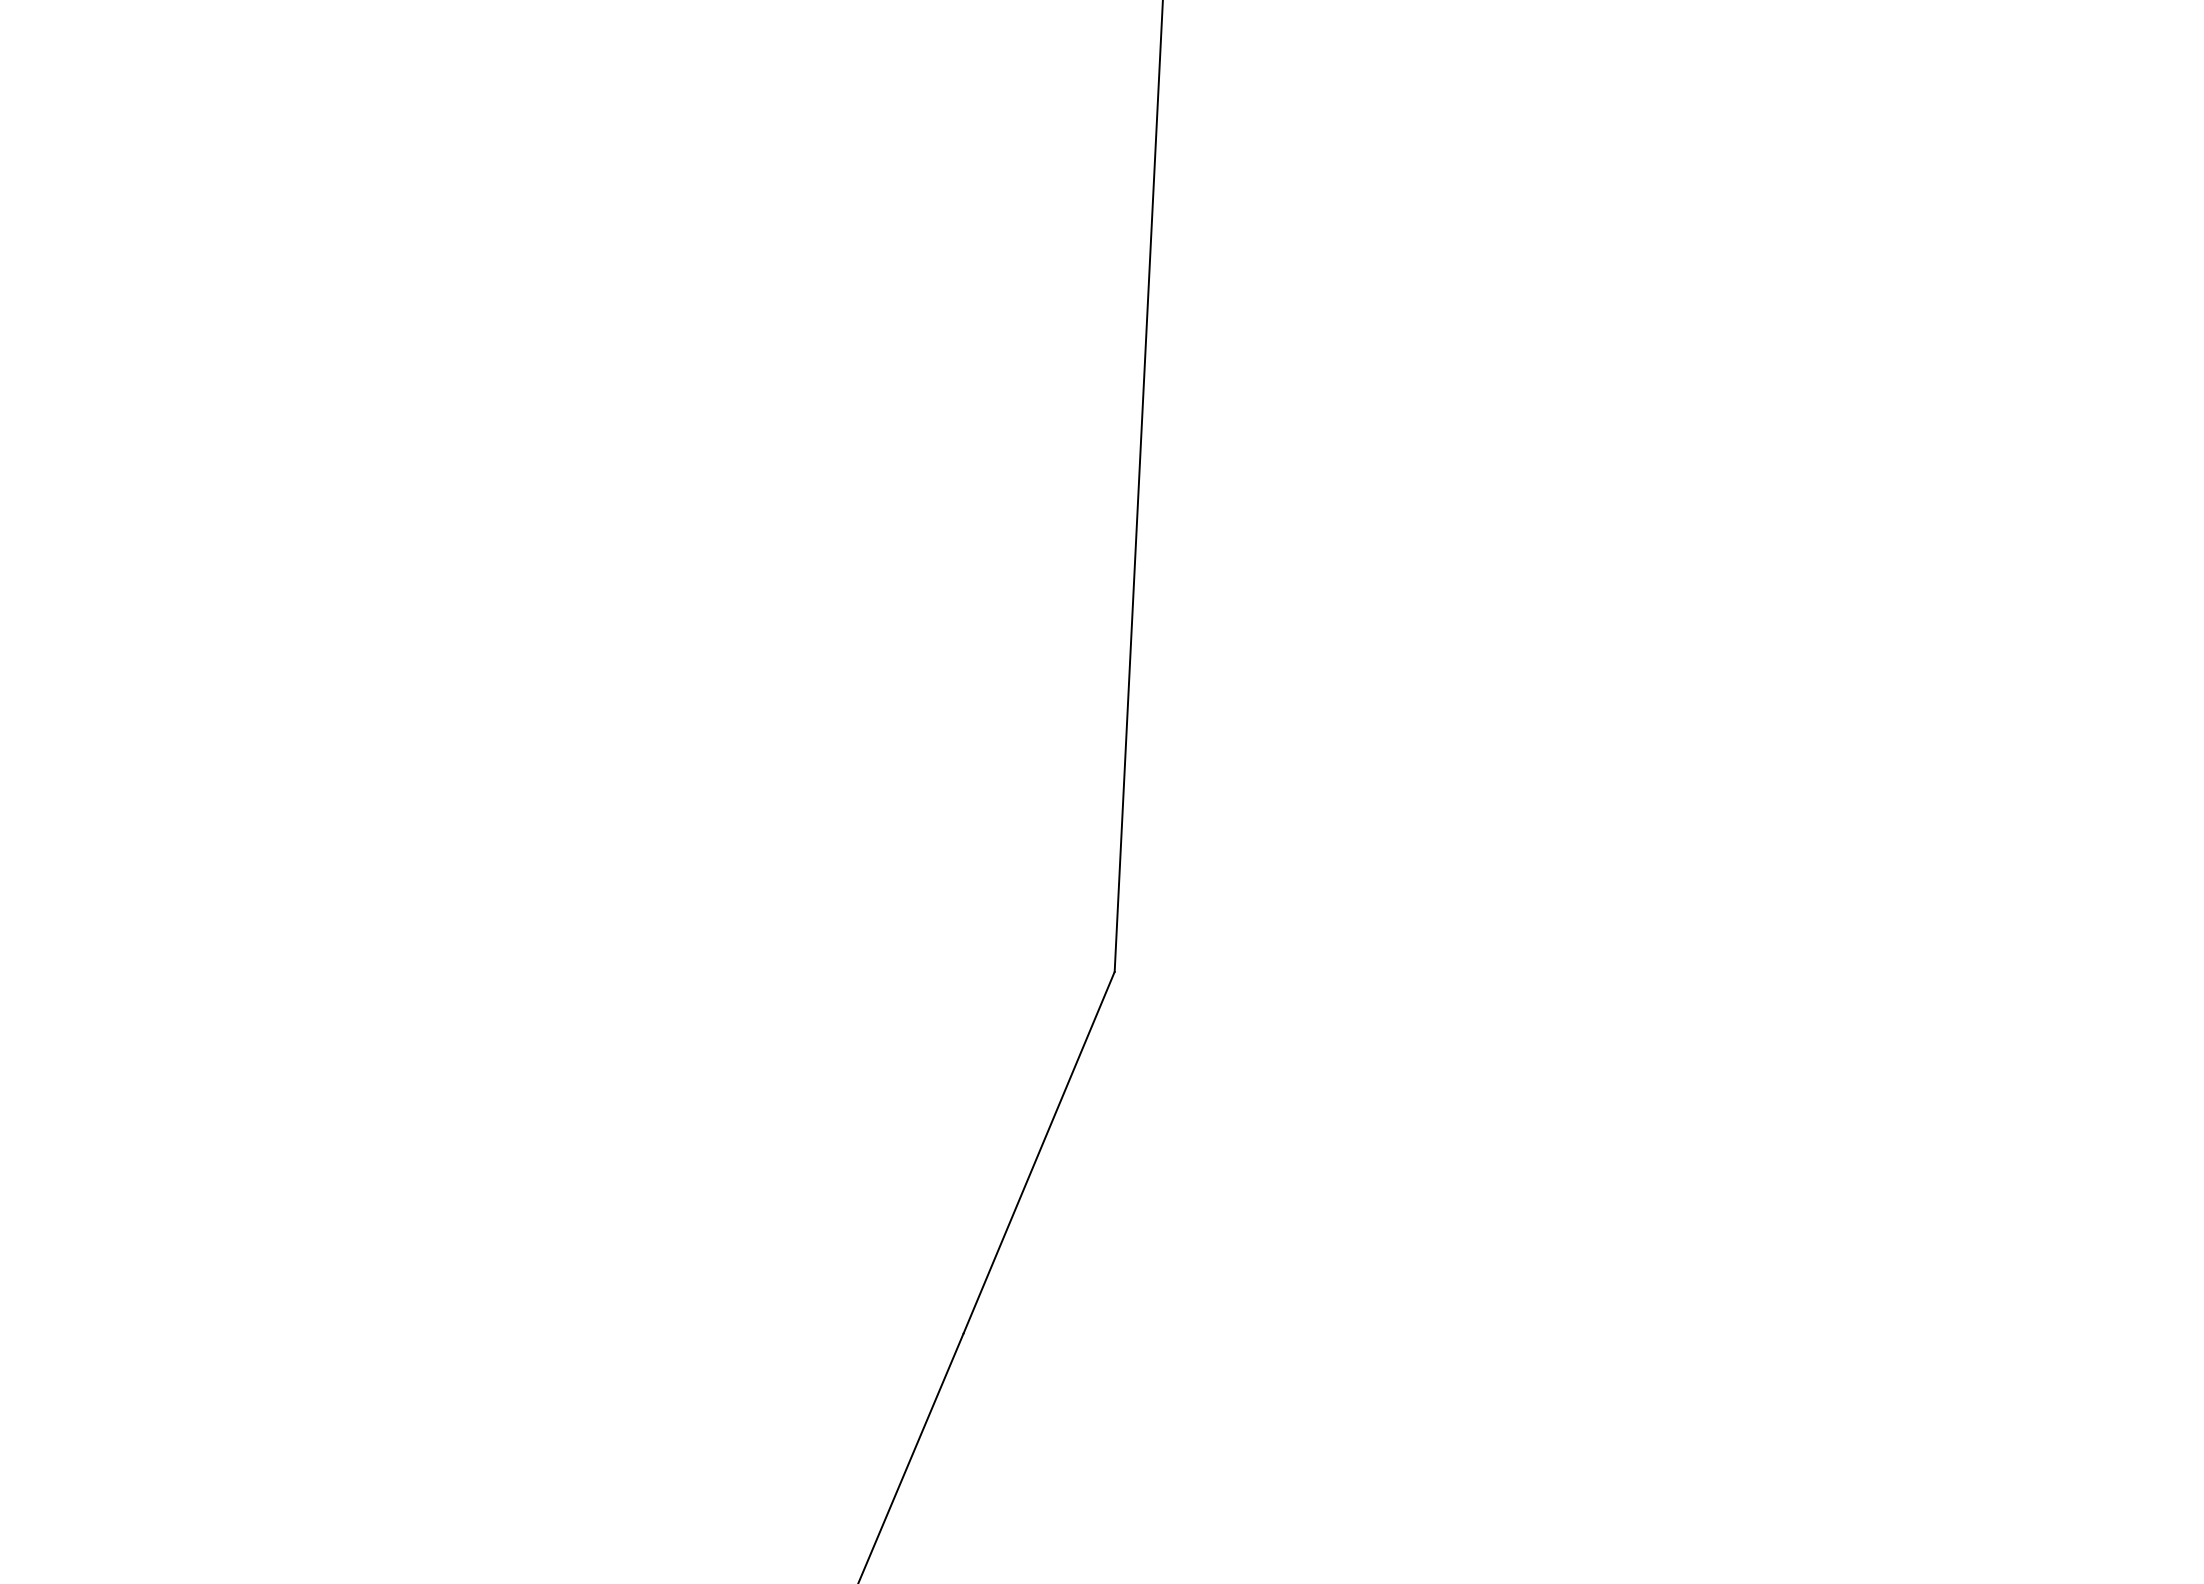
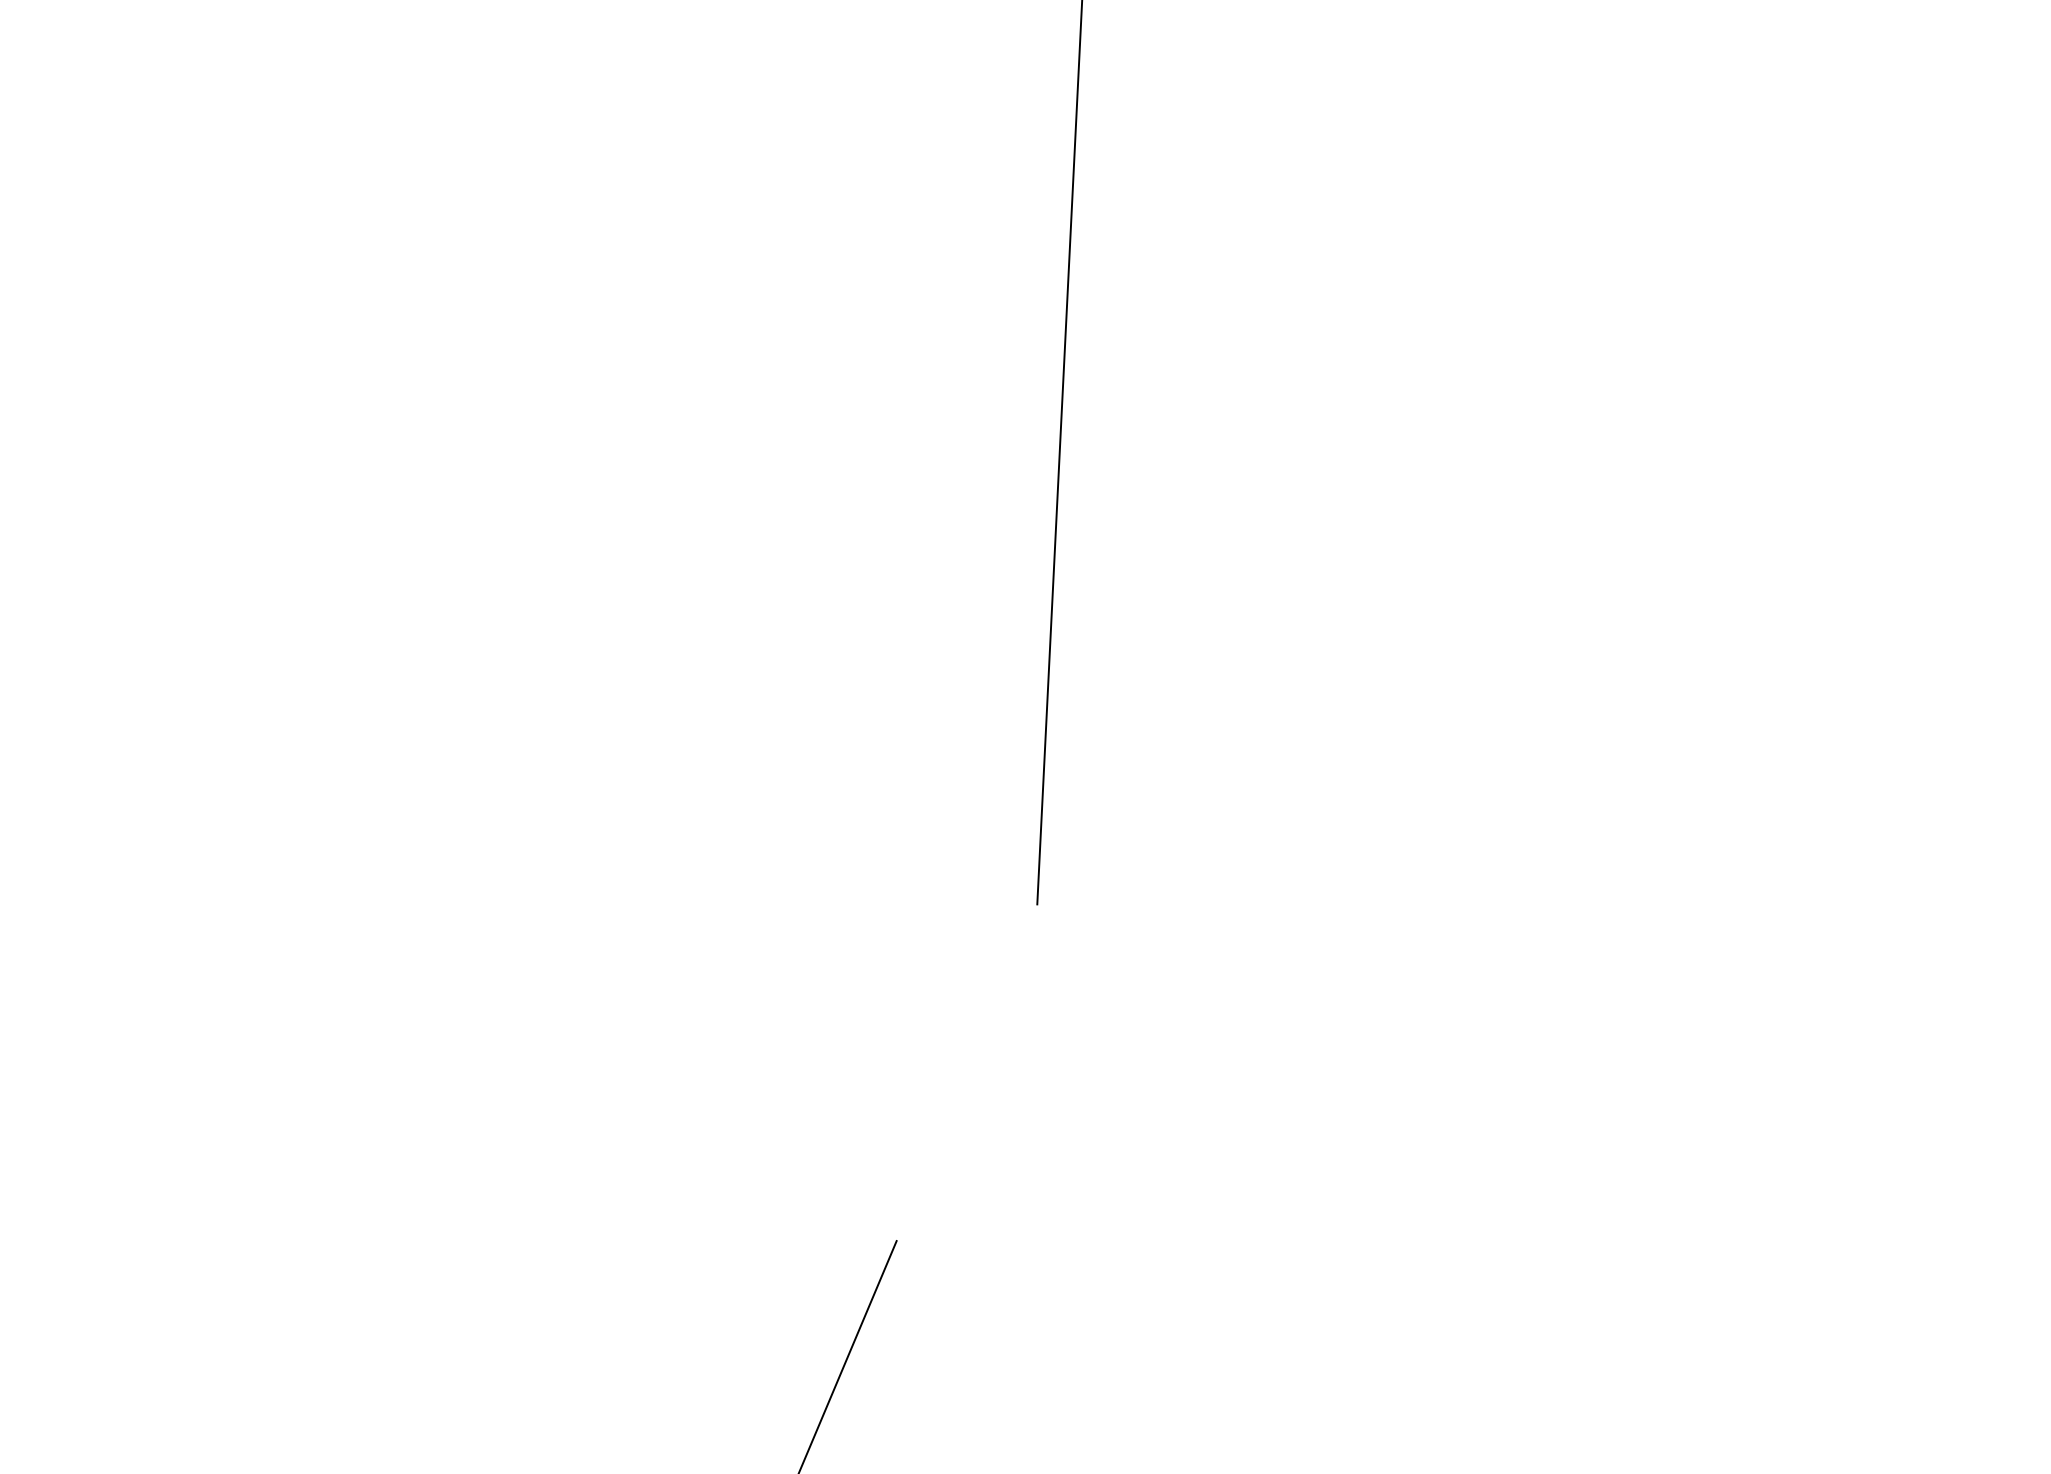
line: (1038, 1152) -> (966, 1072), removed

